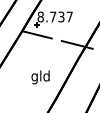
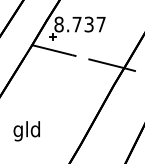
text: (40, 77) -> (26, 131), moved

